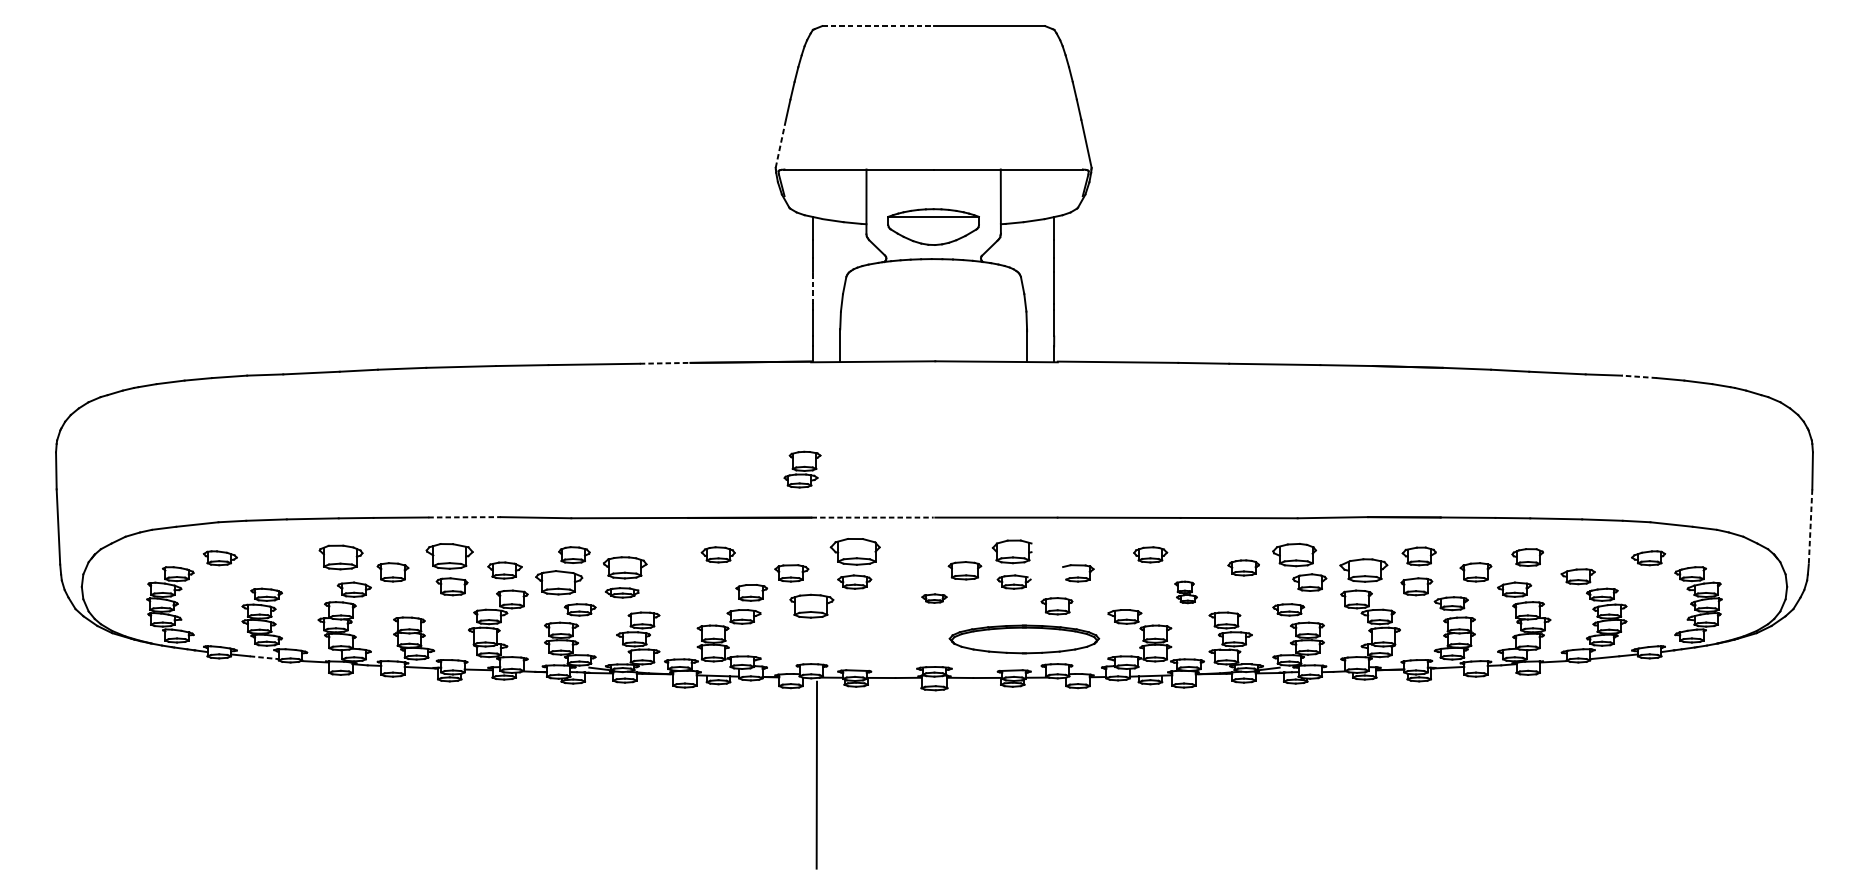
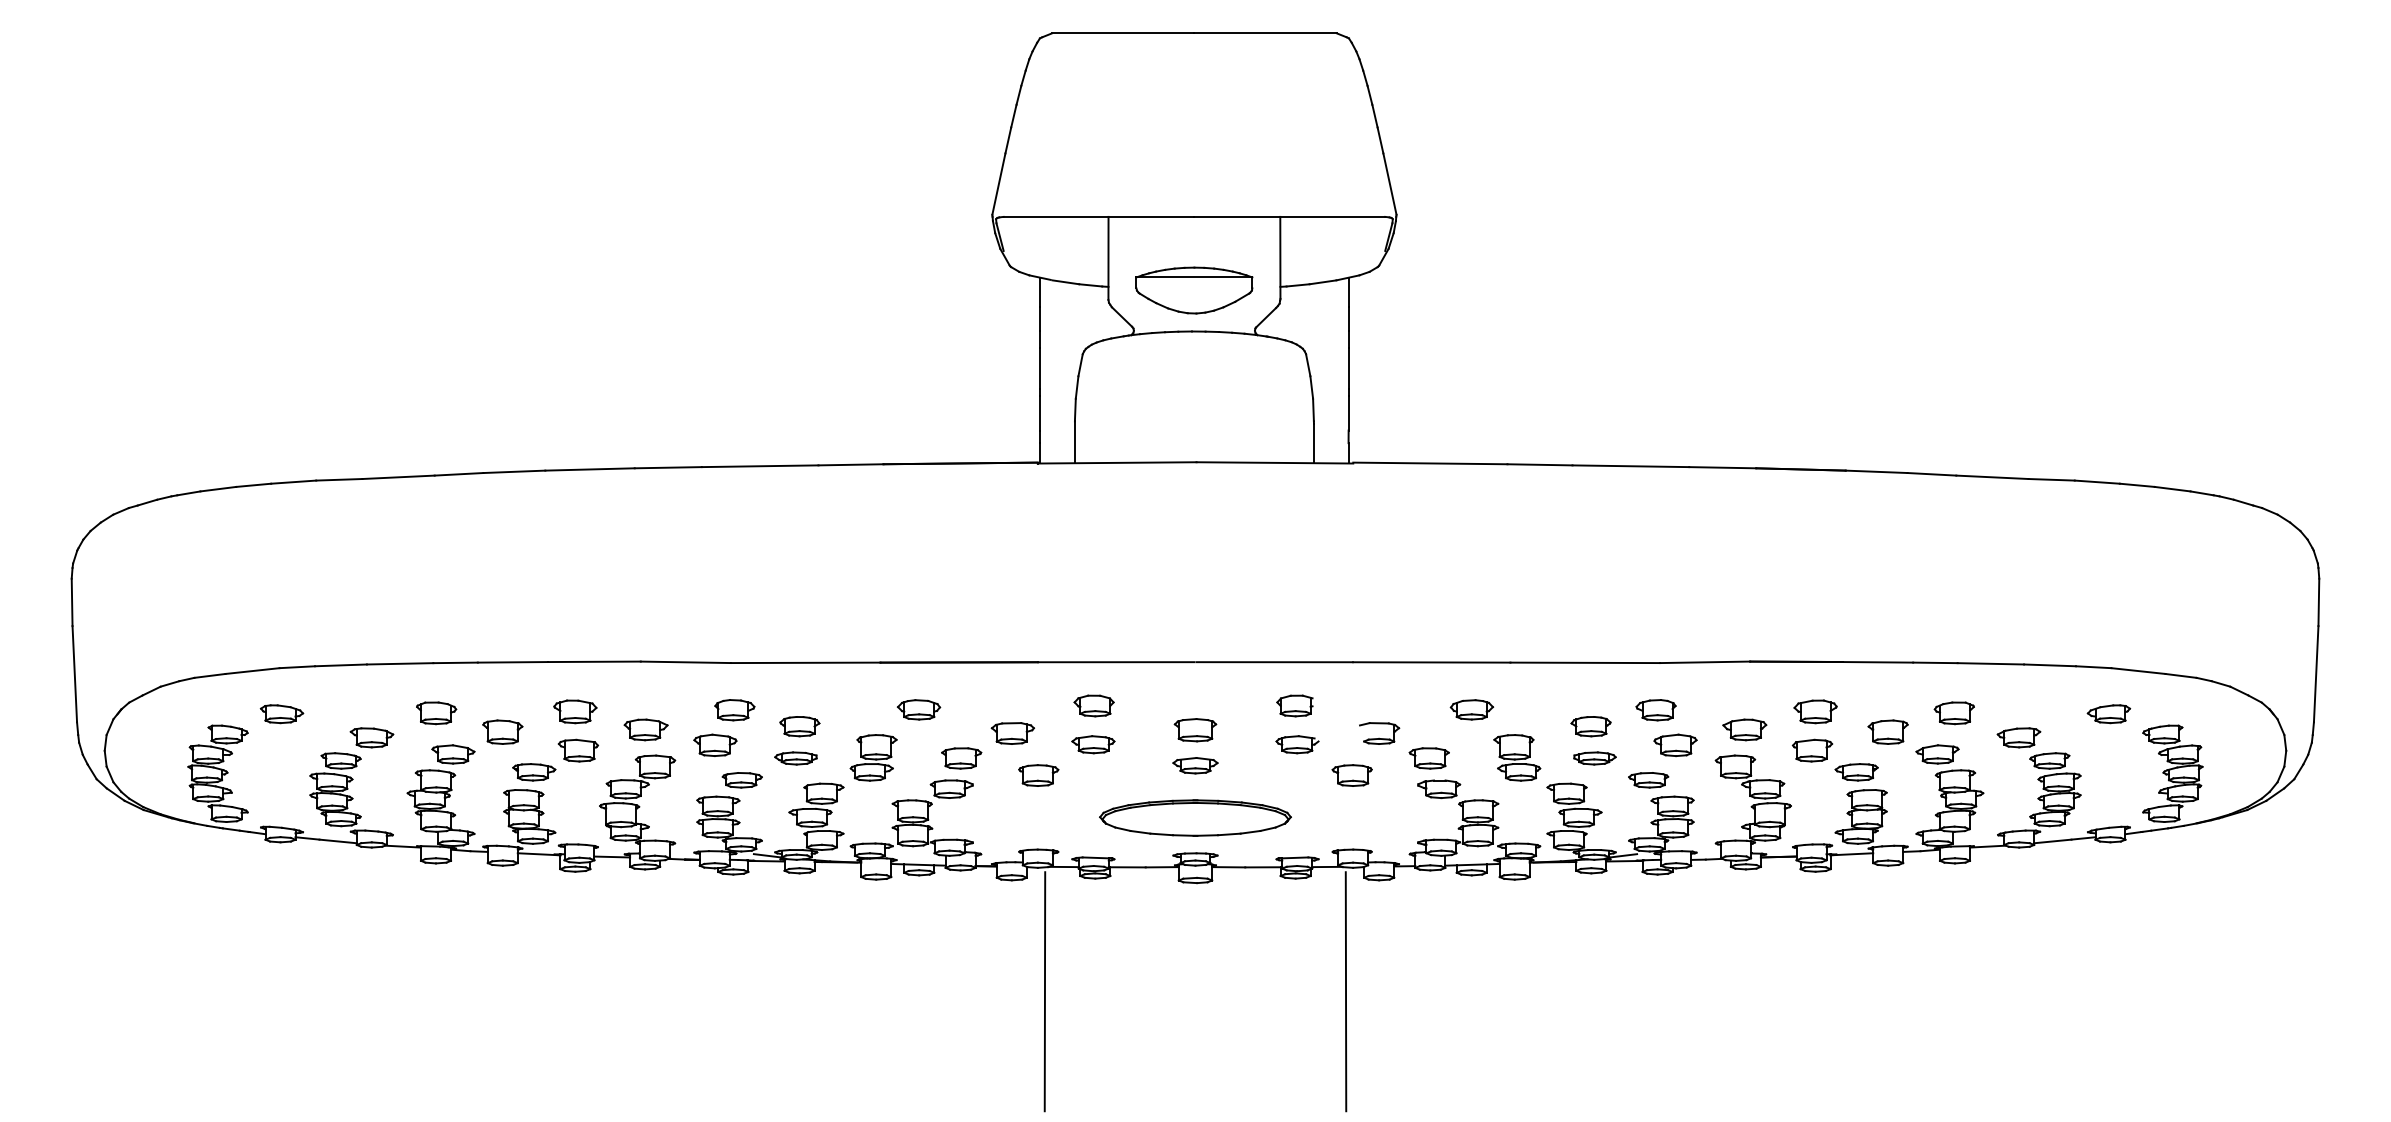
line: (878, 26) -> (1123, 33), dashed -> solid
line: (781, 143) -> (999, 183), dashed -> solid
line: (813, 288) -> (1040, 368), dashed -> solid
line: (665, 363) -> (851, 464), dashed -> solid
line: (1639, 377) -> (2097, 482), dashed -> solid
part: (802, 469) -> (873, 757), moved
line: (464, 517) -> (594, 661), dashed -> solid
line: (872, 517) -> (1116, 662), dashed -> solid
line: (1810, 527) -> (2316, 674), dashed -> solid
part: (854, 551) -> (1093, 705), size x0.62
part: (1011, 551) -> (1294, 705), size x0.71
part: (1294, 555) -> (1655, 710), size x0.71
part: (449, 556) -> (575, 711), size x0.71
part: (341, 557) -> (436, 713), size x0.71
part: (624, 567) -> (799, 726), size x0.71
part: (964, 570) -> (1195, 730), moved
part: (1363, 570) -> (1744, 729), size x0.71
part: (290, 576) -> (371, 737), added
part: (559, 581) -> (715, 744), size x0.71
part: (1116, 592) -> (1428, 758), added
part: (1186, 592) -> (1517, 757), size x1.67
part: (1246, 592) -> (1594, 758), added
part: (934, 598) -> (1195, 765), size x1.43
part: (417, 603) -> (534, 772), added
part: (811, 606) -> (1038, 775), size x0.71
part: (1024, 639) -> (1195, 817), moved
line: (264, 657) -> (338, 841), dashed -> solid
line: (1051, 775) -> (1345, 991), added

